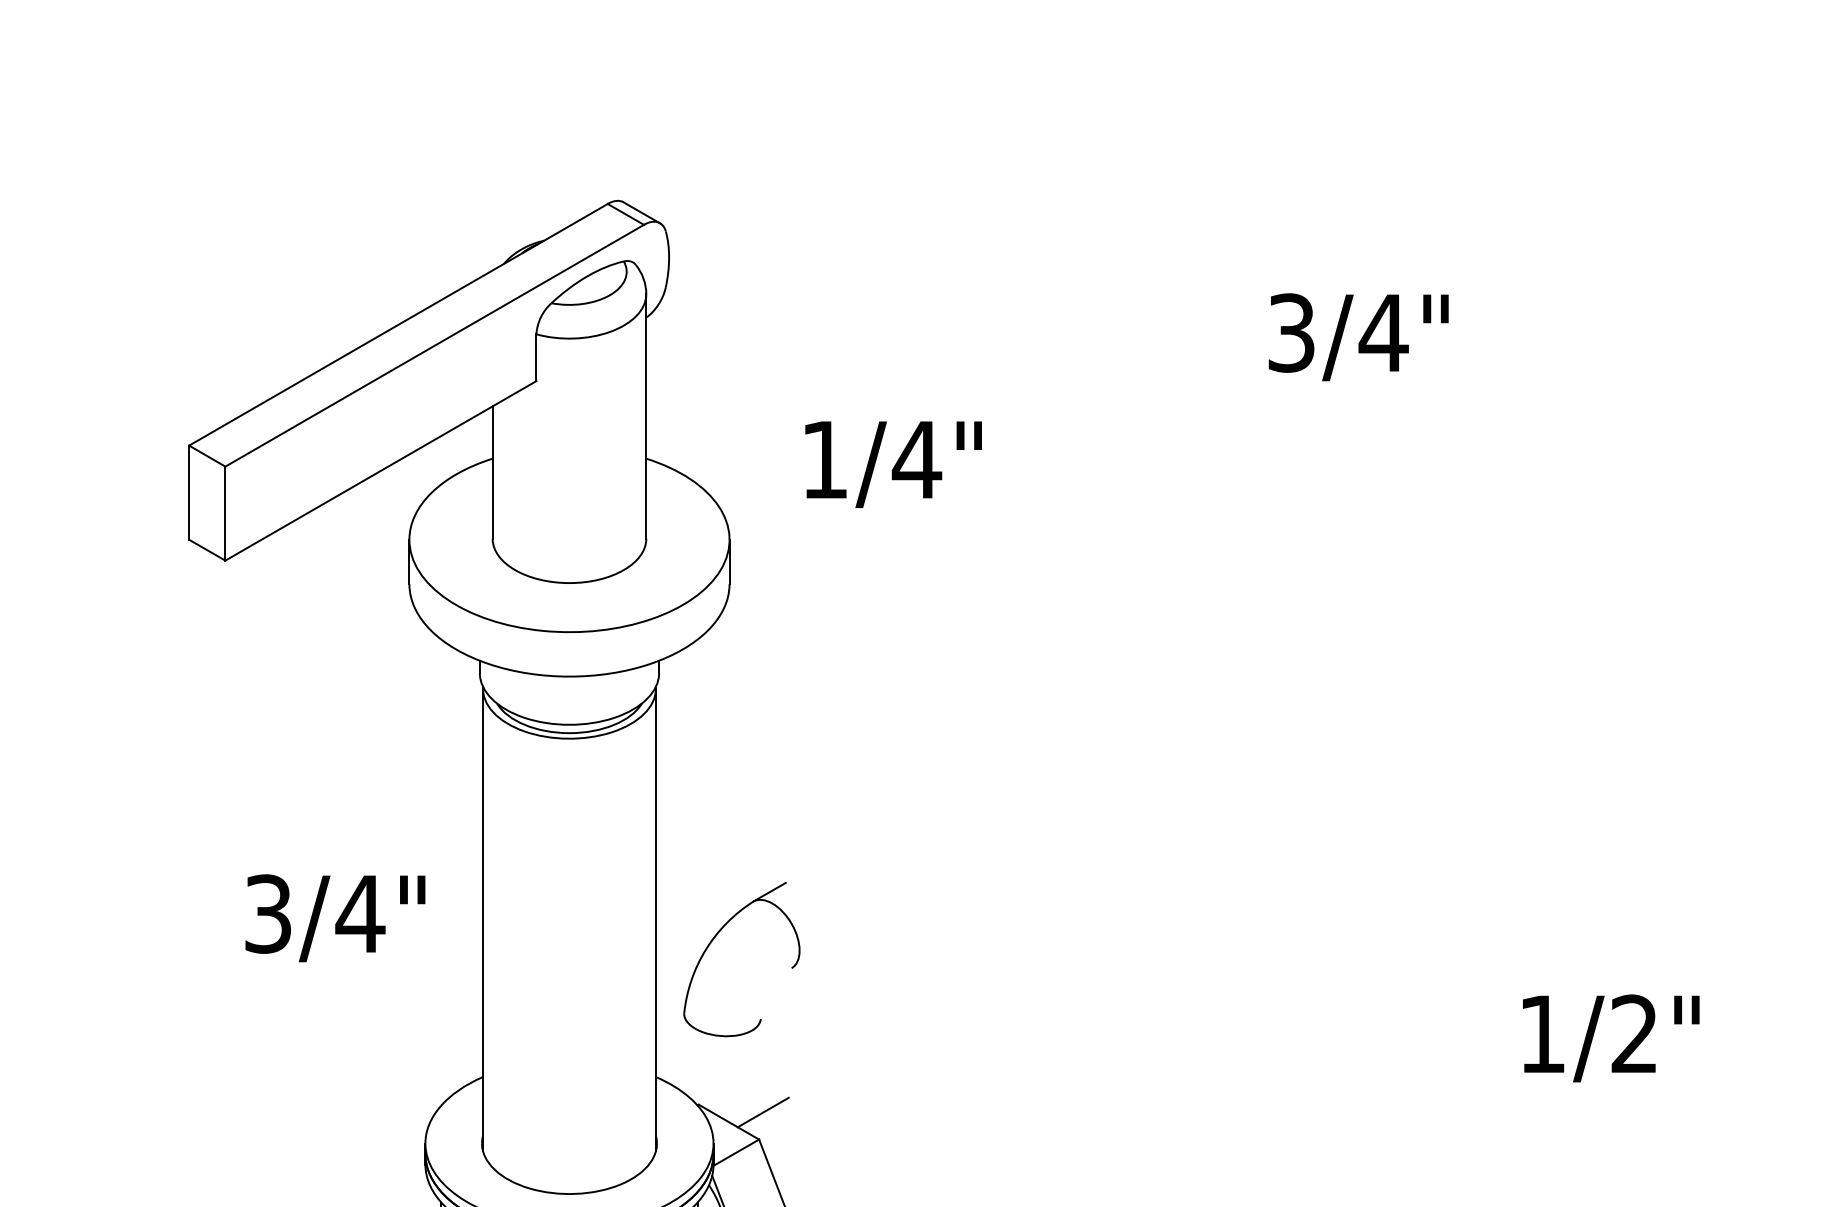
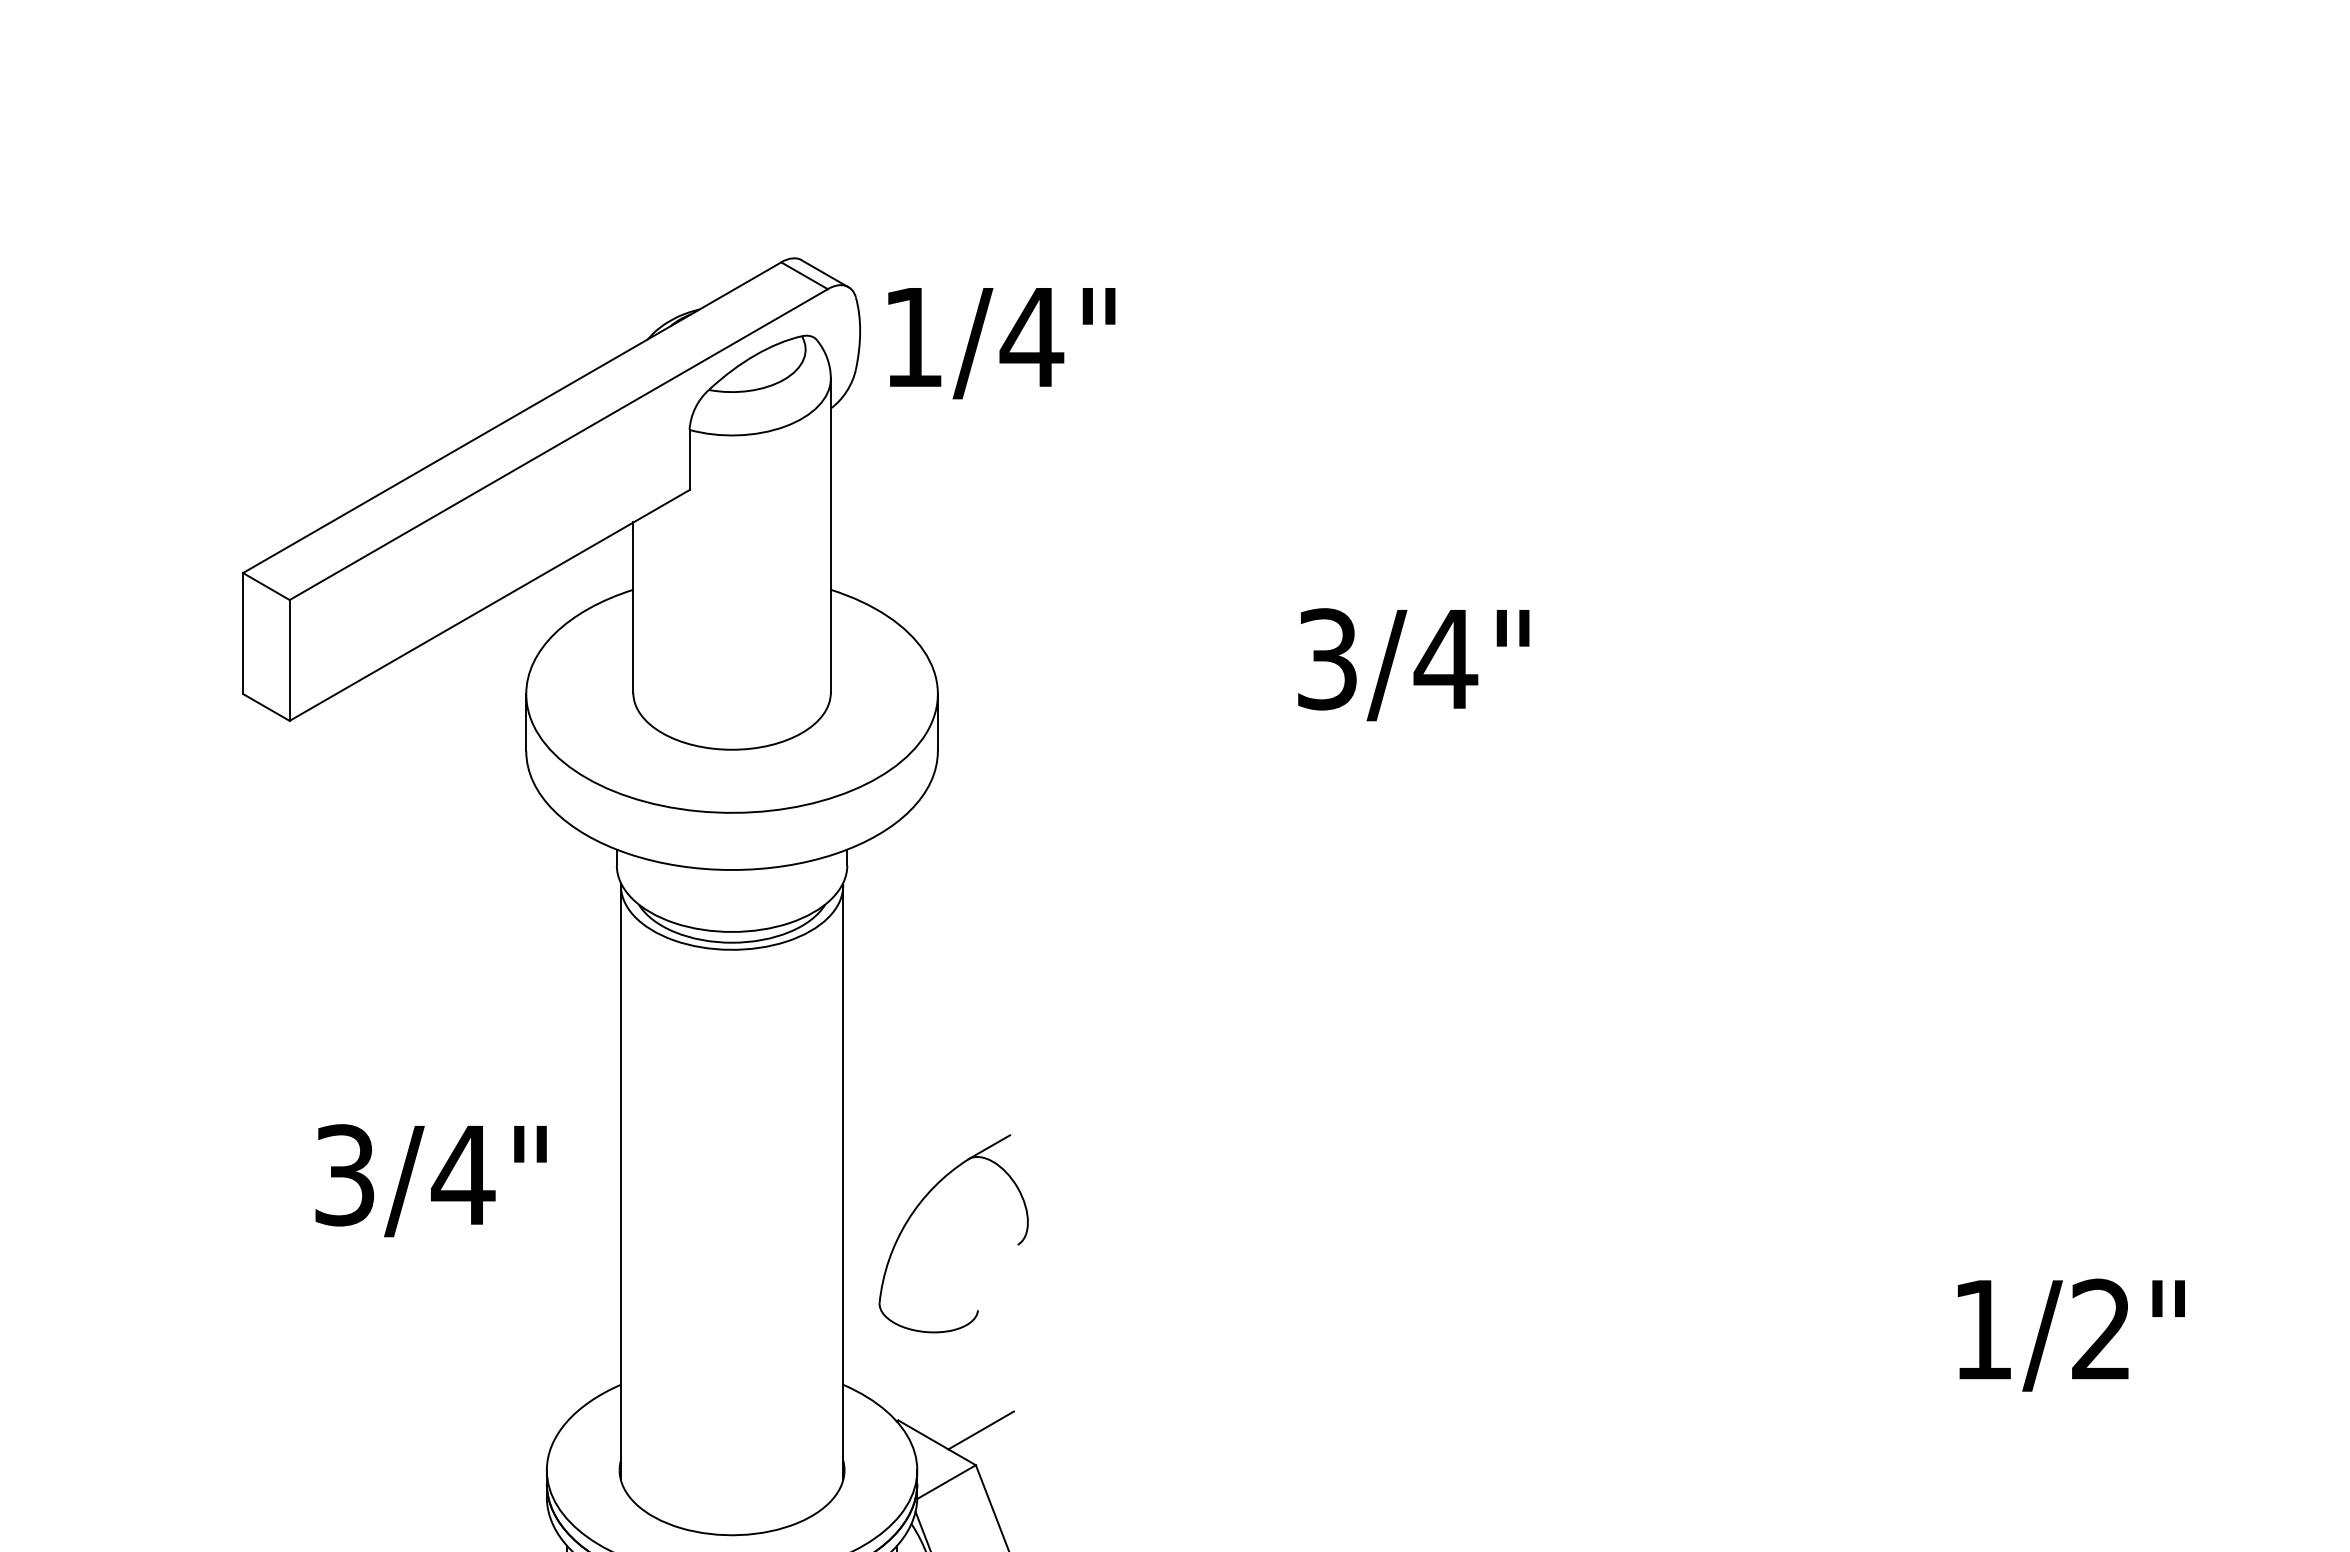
text: (1358, 337) -> (1413, 664), moved
text: (893, 464) -> (1001, 343), moved

